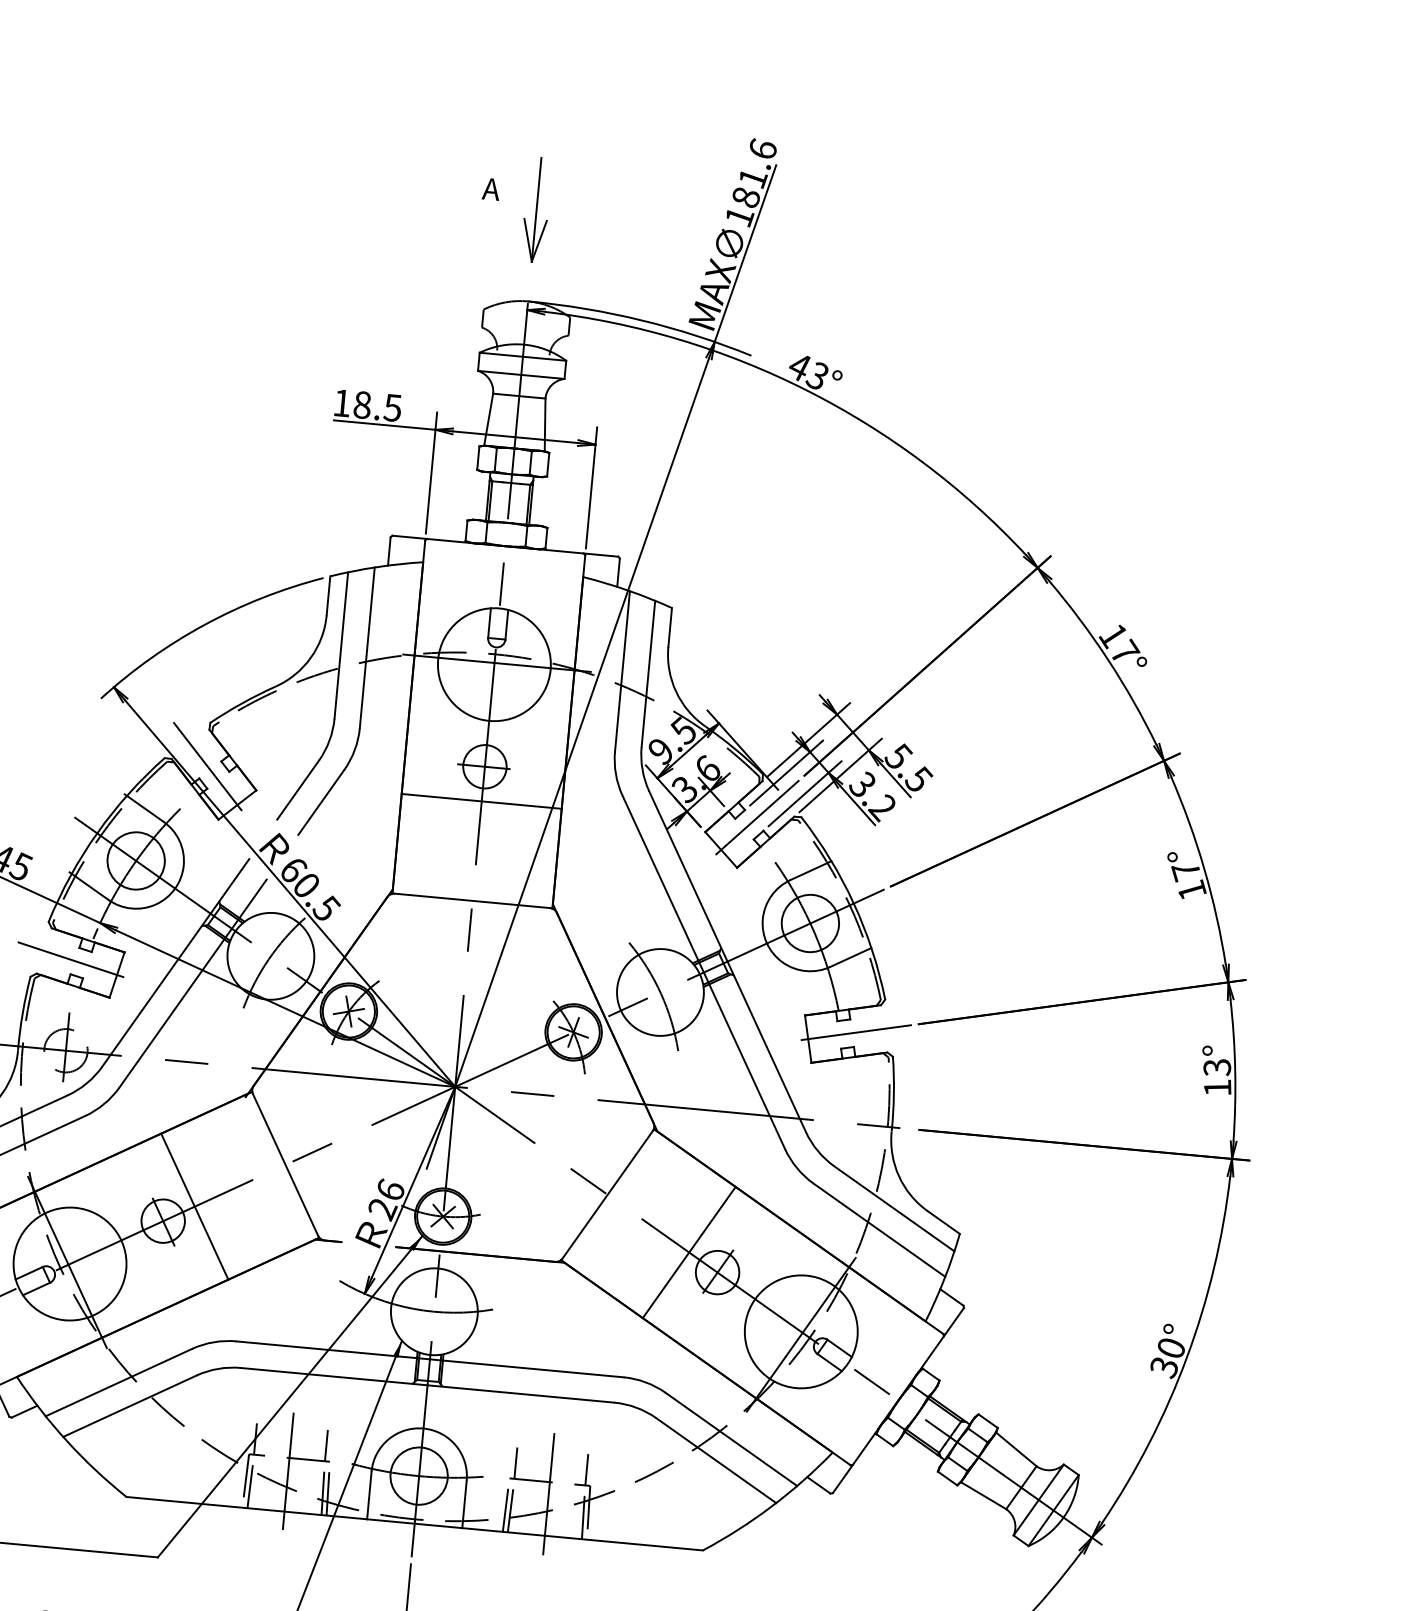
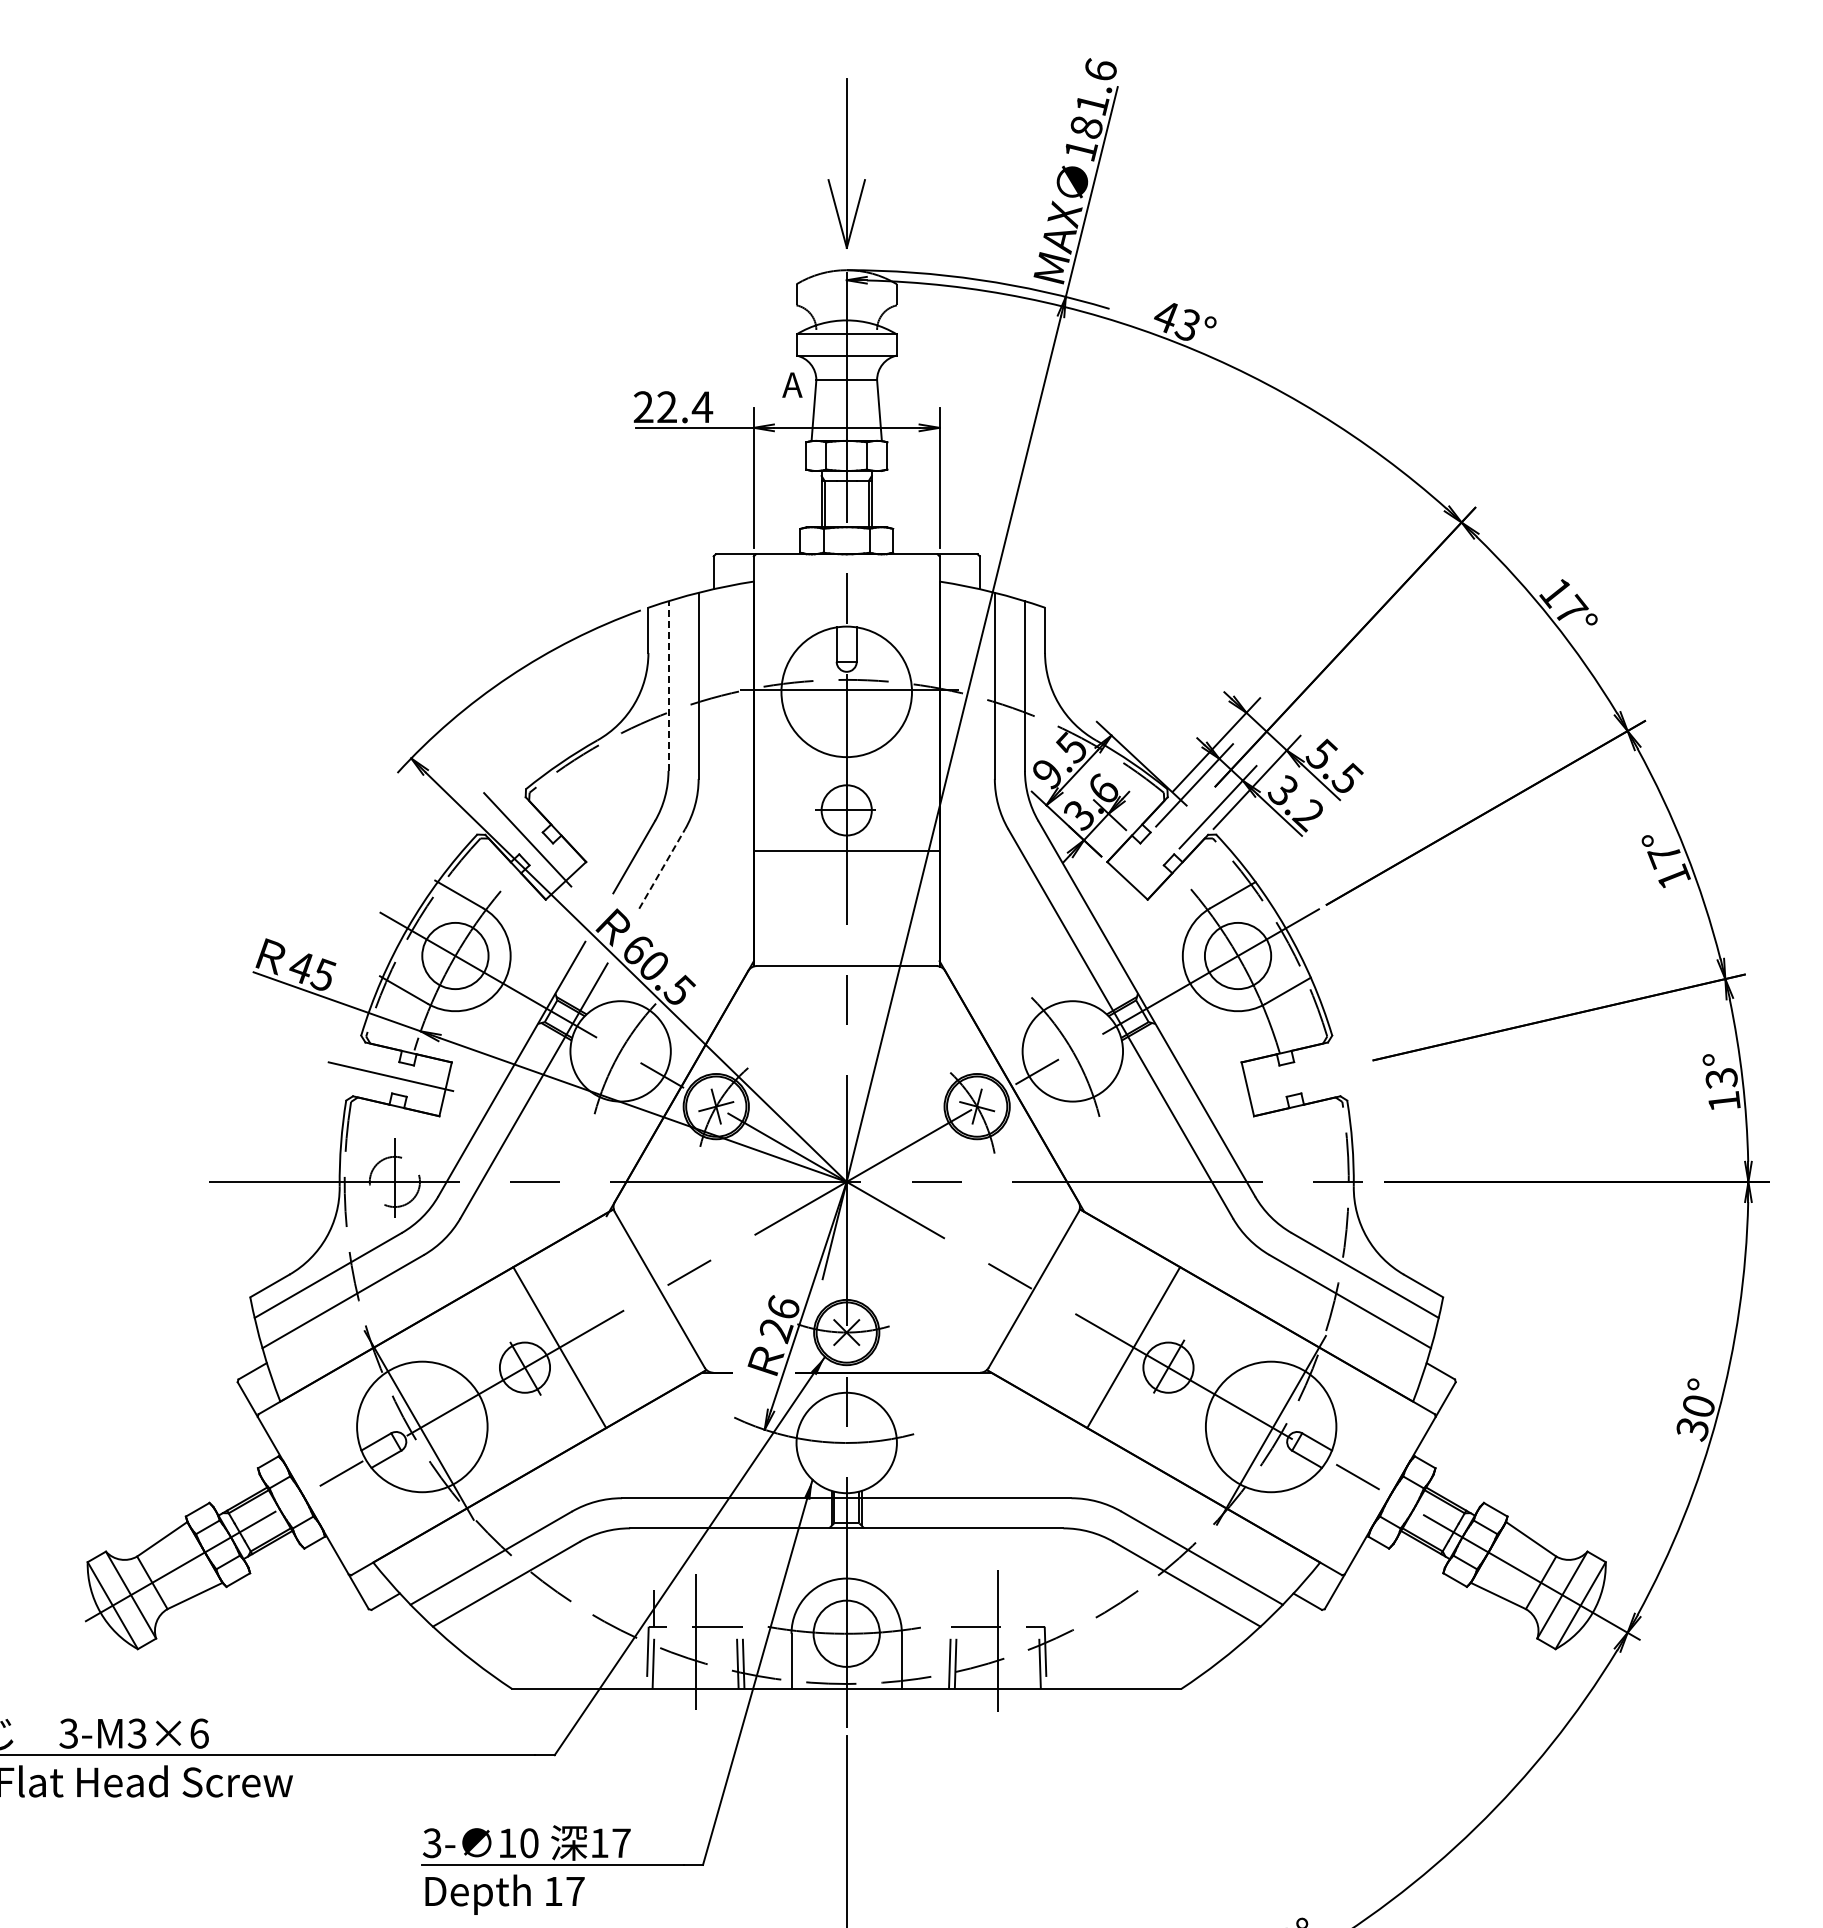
text: (491, 188) -> (792, 384), moved
part: (536, 210) -> (846, 164), size x1.4
text: (367, 405) -> (673, 407), 18.5 -> 22.4
line: (341, 645) -> (668, 686), solid -> dashed
line: (321, 802) -> (662, 868), solid -> dashed
line: (757, 817) -> (1165, 839), removed
line: (856, 1032) -> (1302, 1076), removed
line: (326, 1445) -> (736, 1608), removed
line: (515, 1463) -> (956, 1608), removed
line: (587, 1469) -> (1039, 1608), removed

